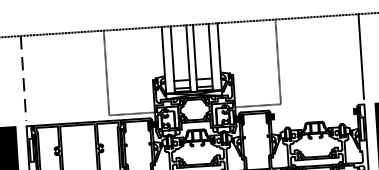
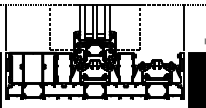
line: (23, 80) -> (6, 28), dashed -> solid

